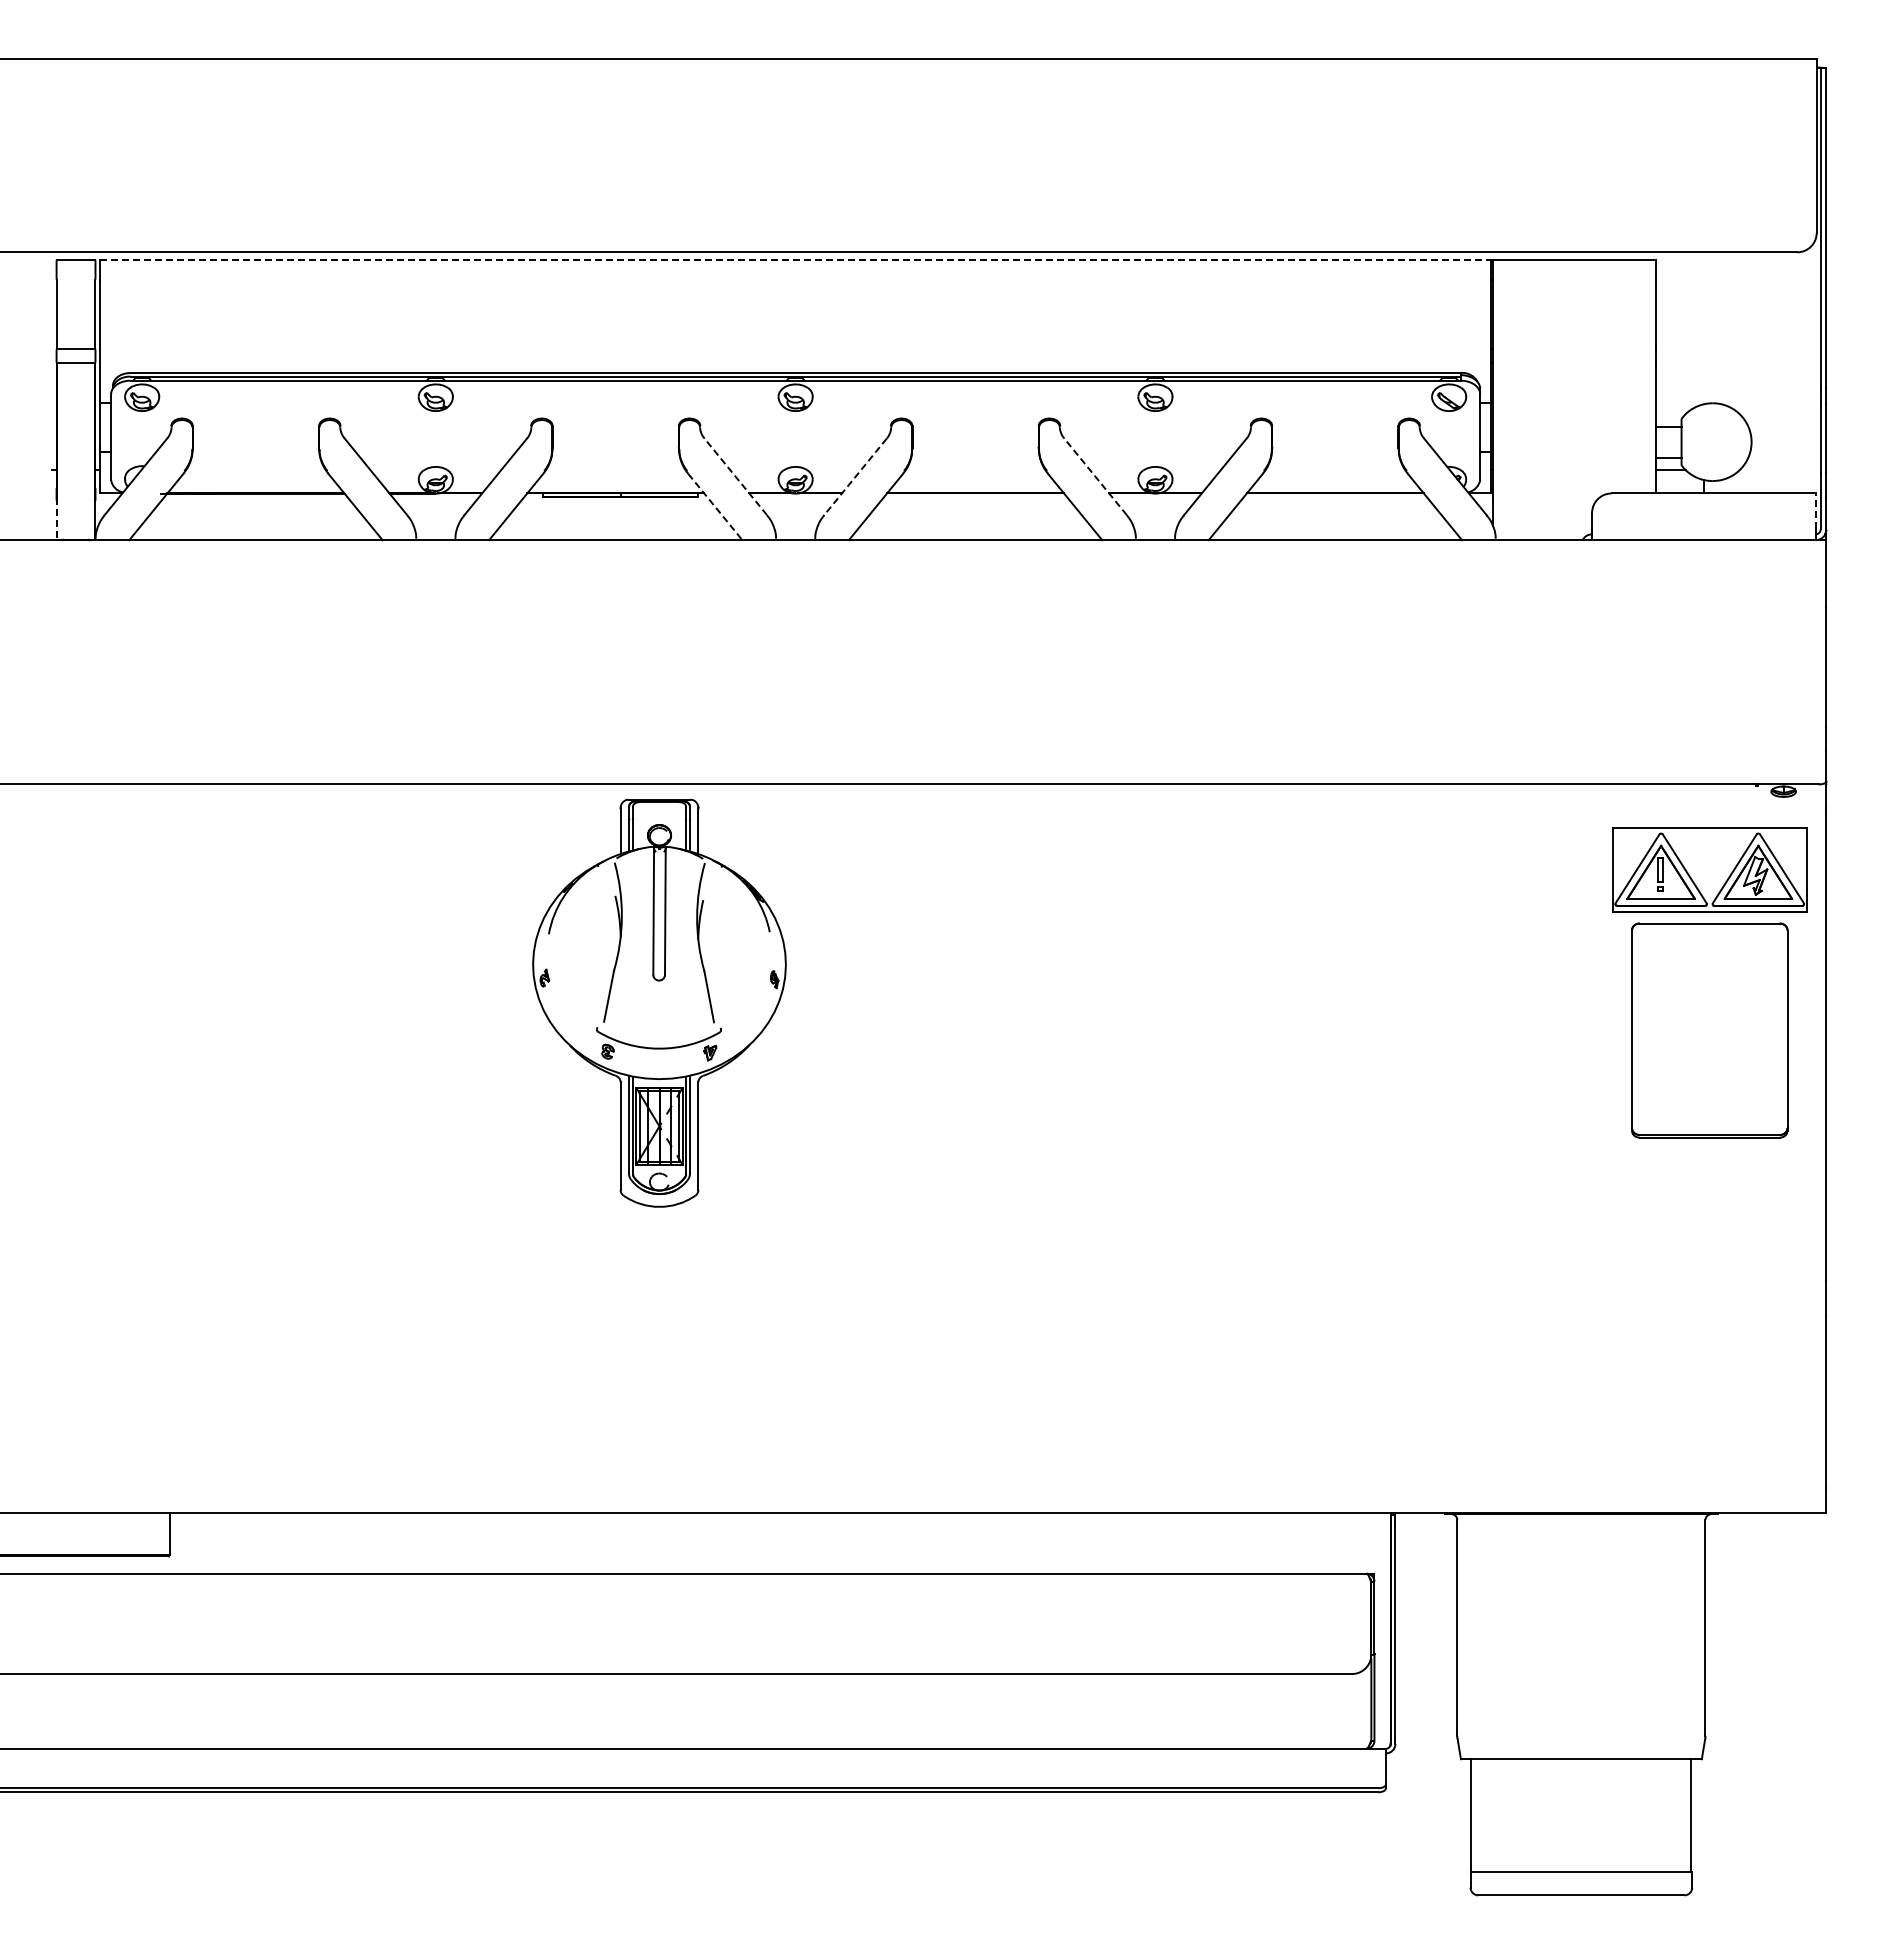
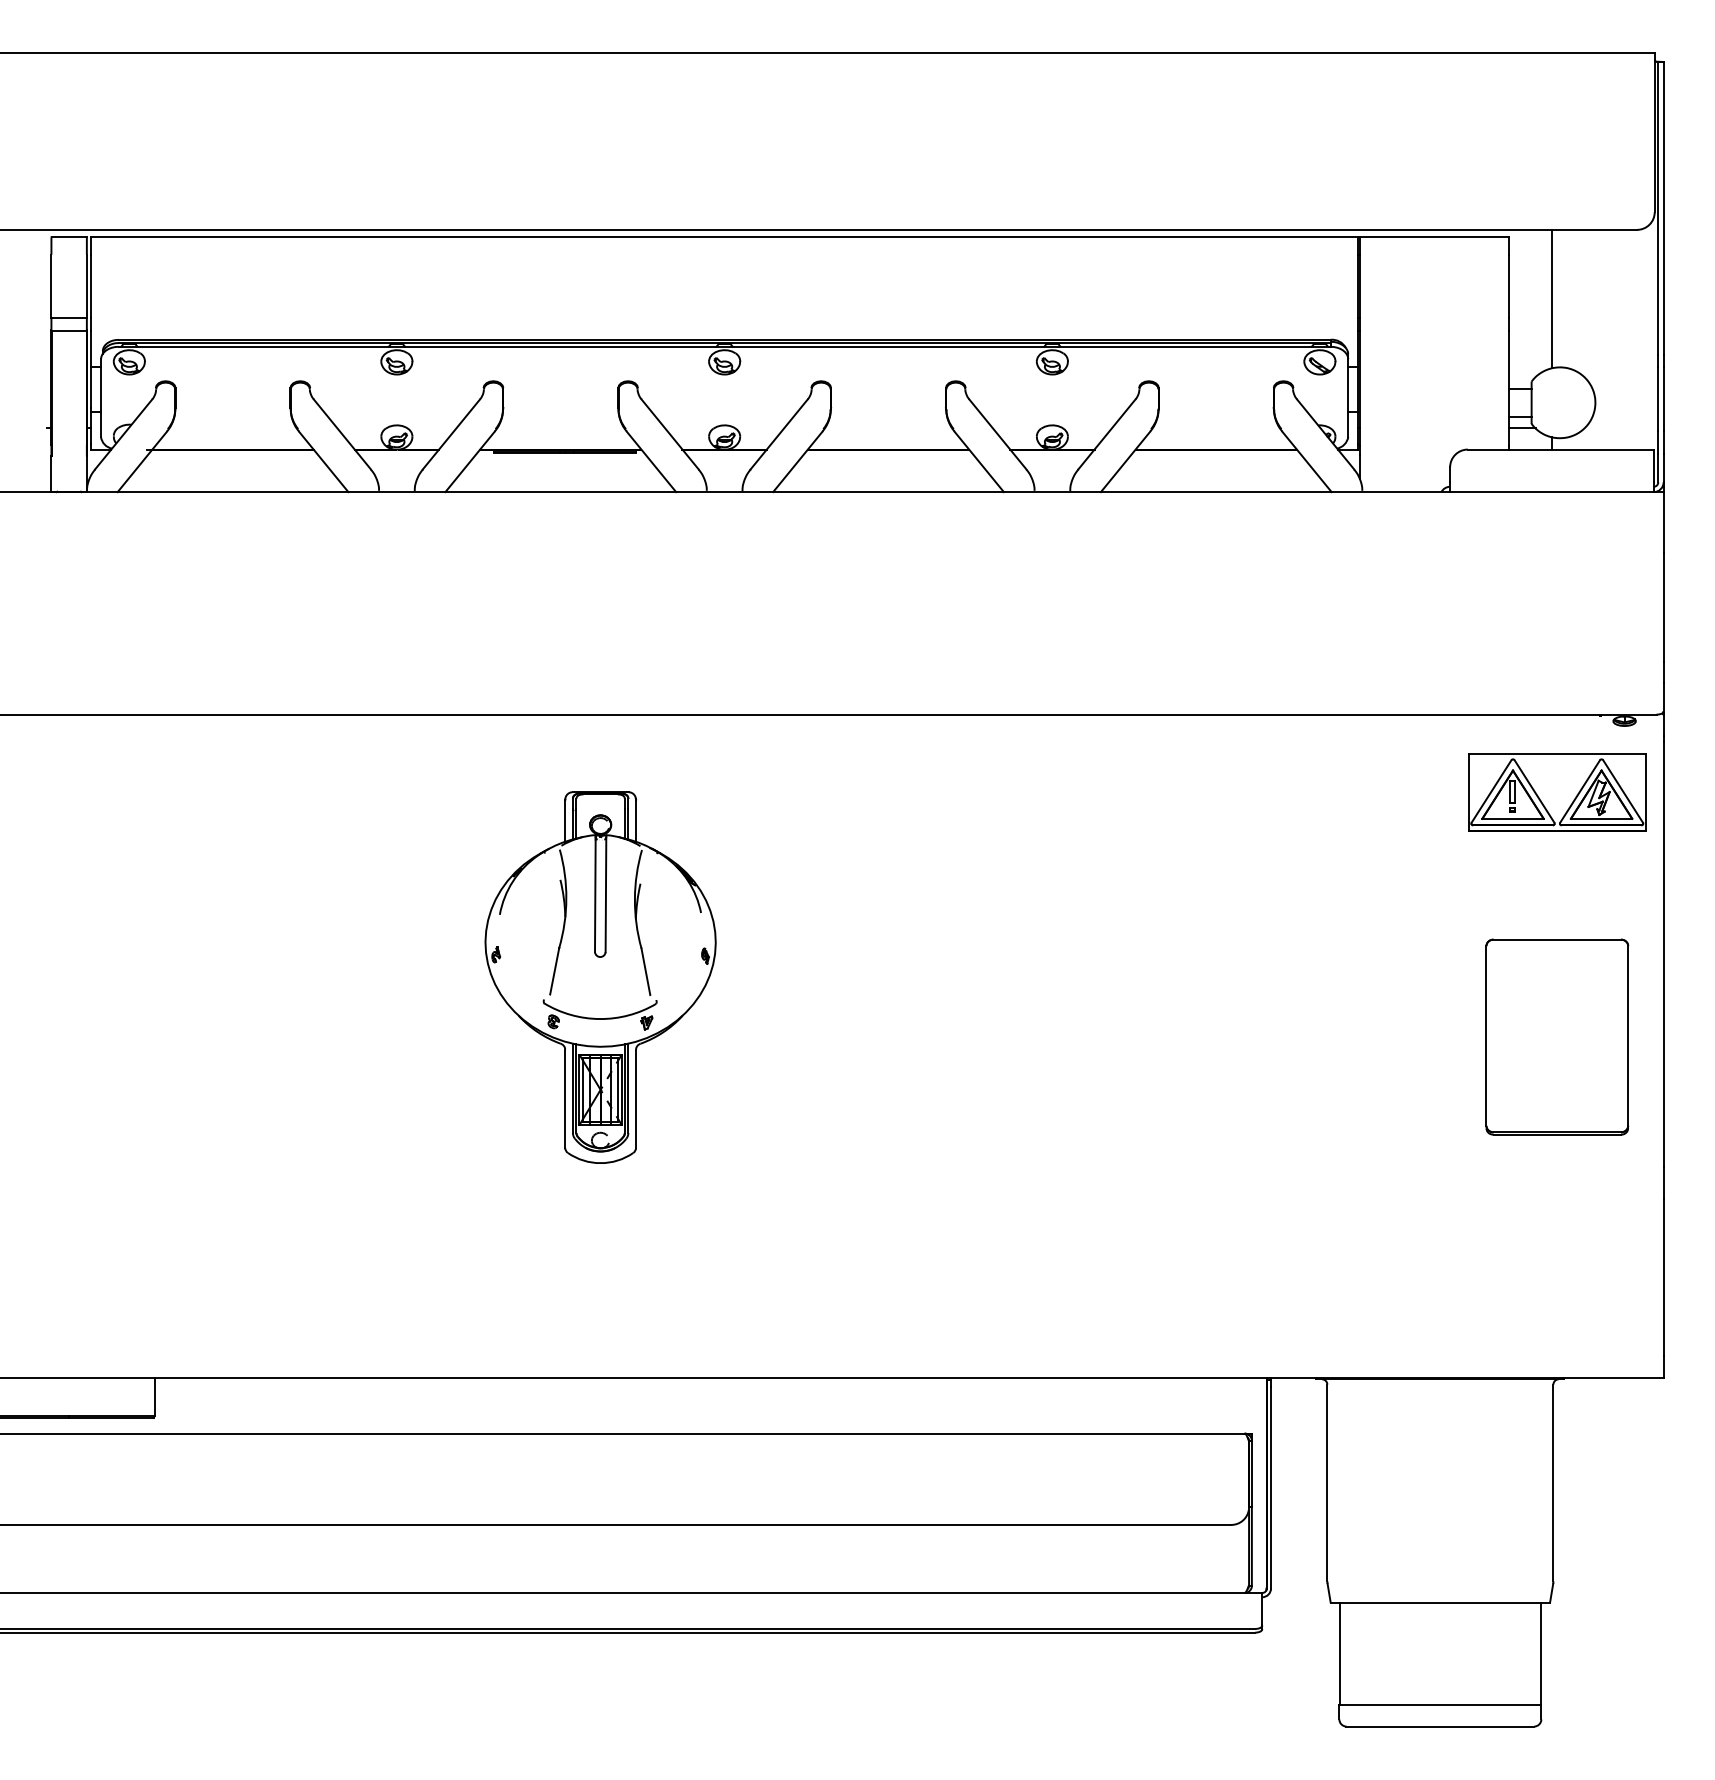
line: (796, 260) -> (725, 237), dashed -> solid
line: (1703, 328) -> (1551, 299), added
line: (735, 476) -> (669, 434), dashed -> solid
line: (1095, 476) -> (997, 434), dashed -> solid
line: (855, 477) -> (779, 435), dashed -> solid
line: (715, 507) -> (651, 462), dashed -> solid
line: (1815, 511) -> (1653, 465), dashed -> solid
line: (56, 519) -> (51, 473), dashed -> solid
part: (659, 1002) -> (600, 976), moved
part: (1709, 1030) -> (1557, 1037), moved

